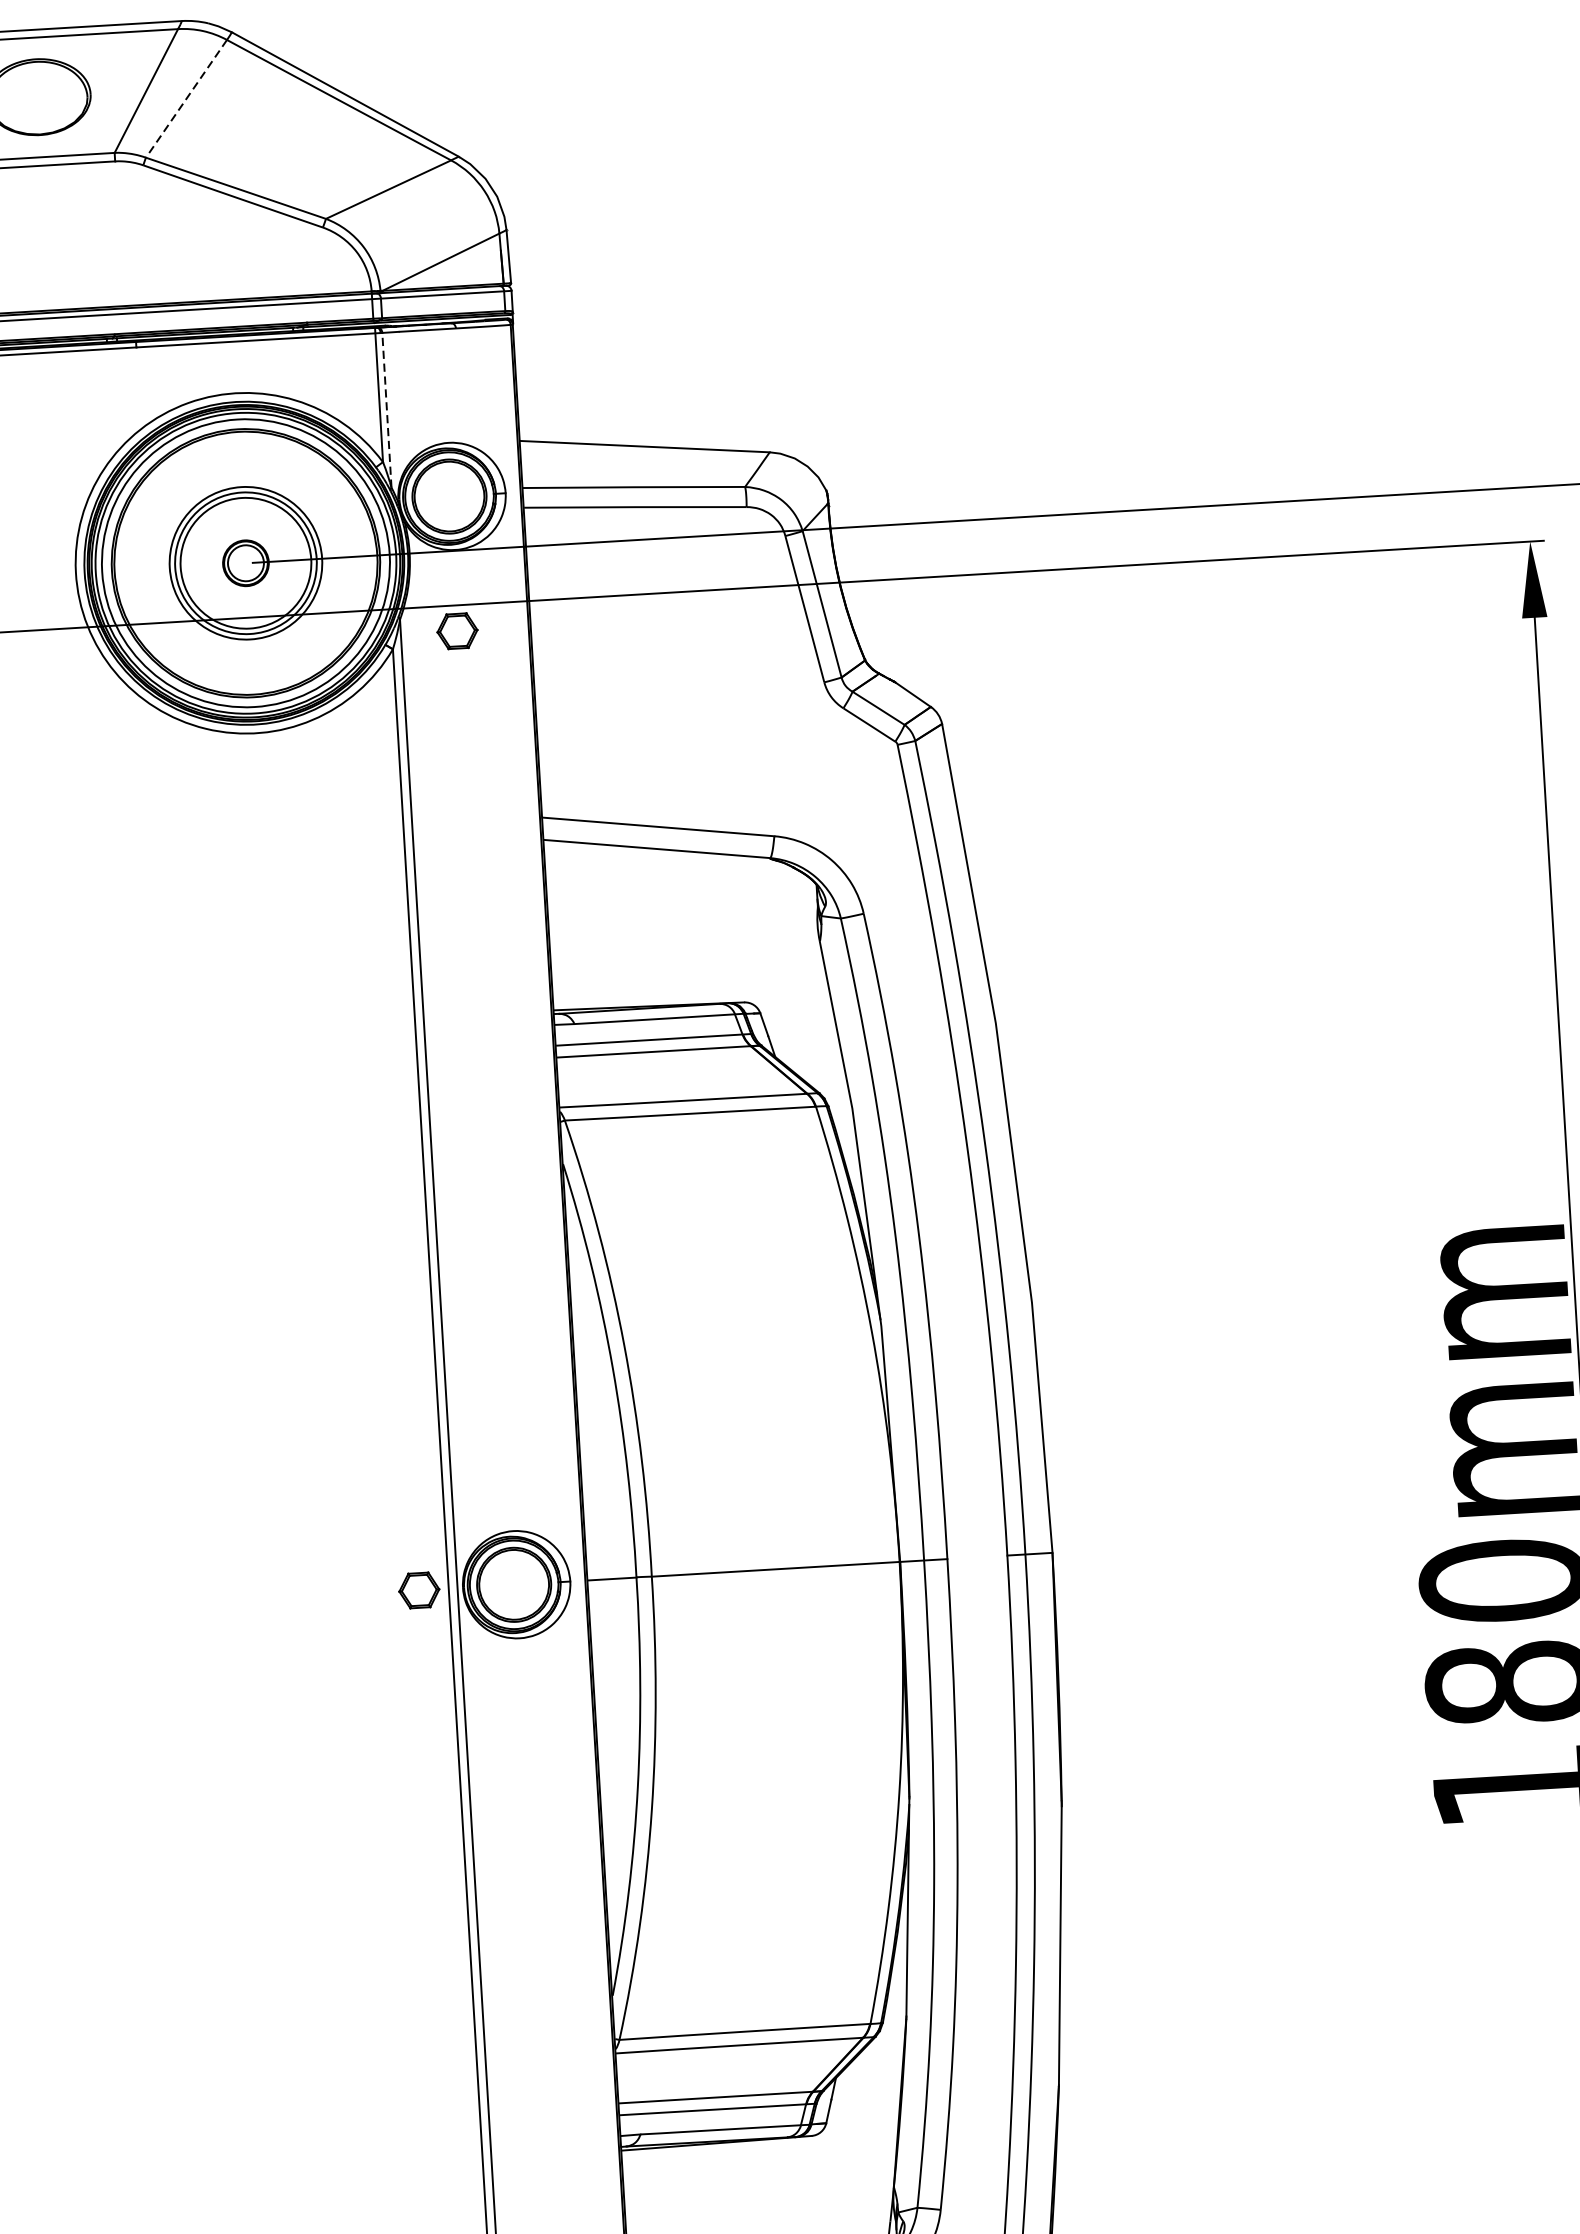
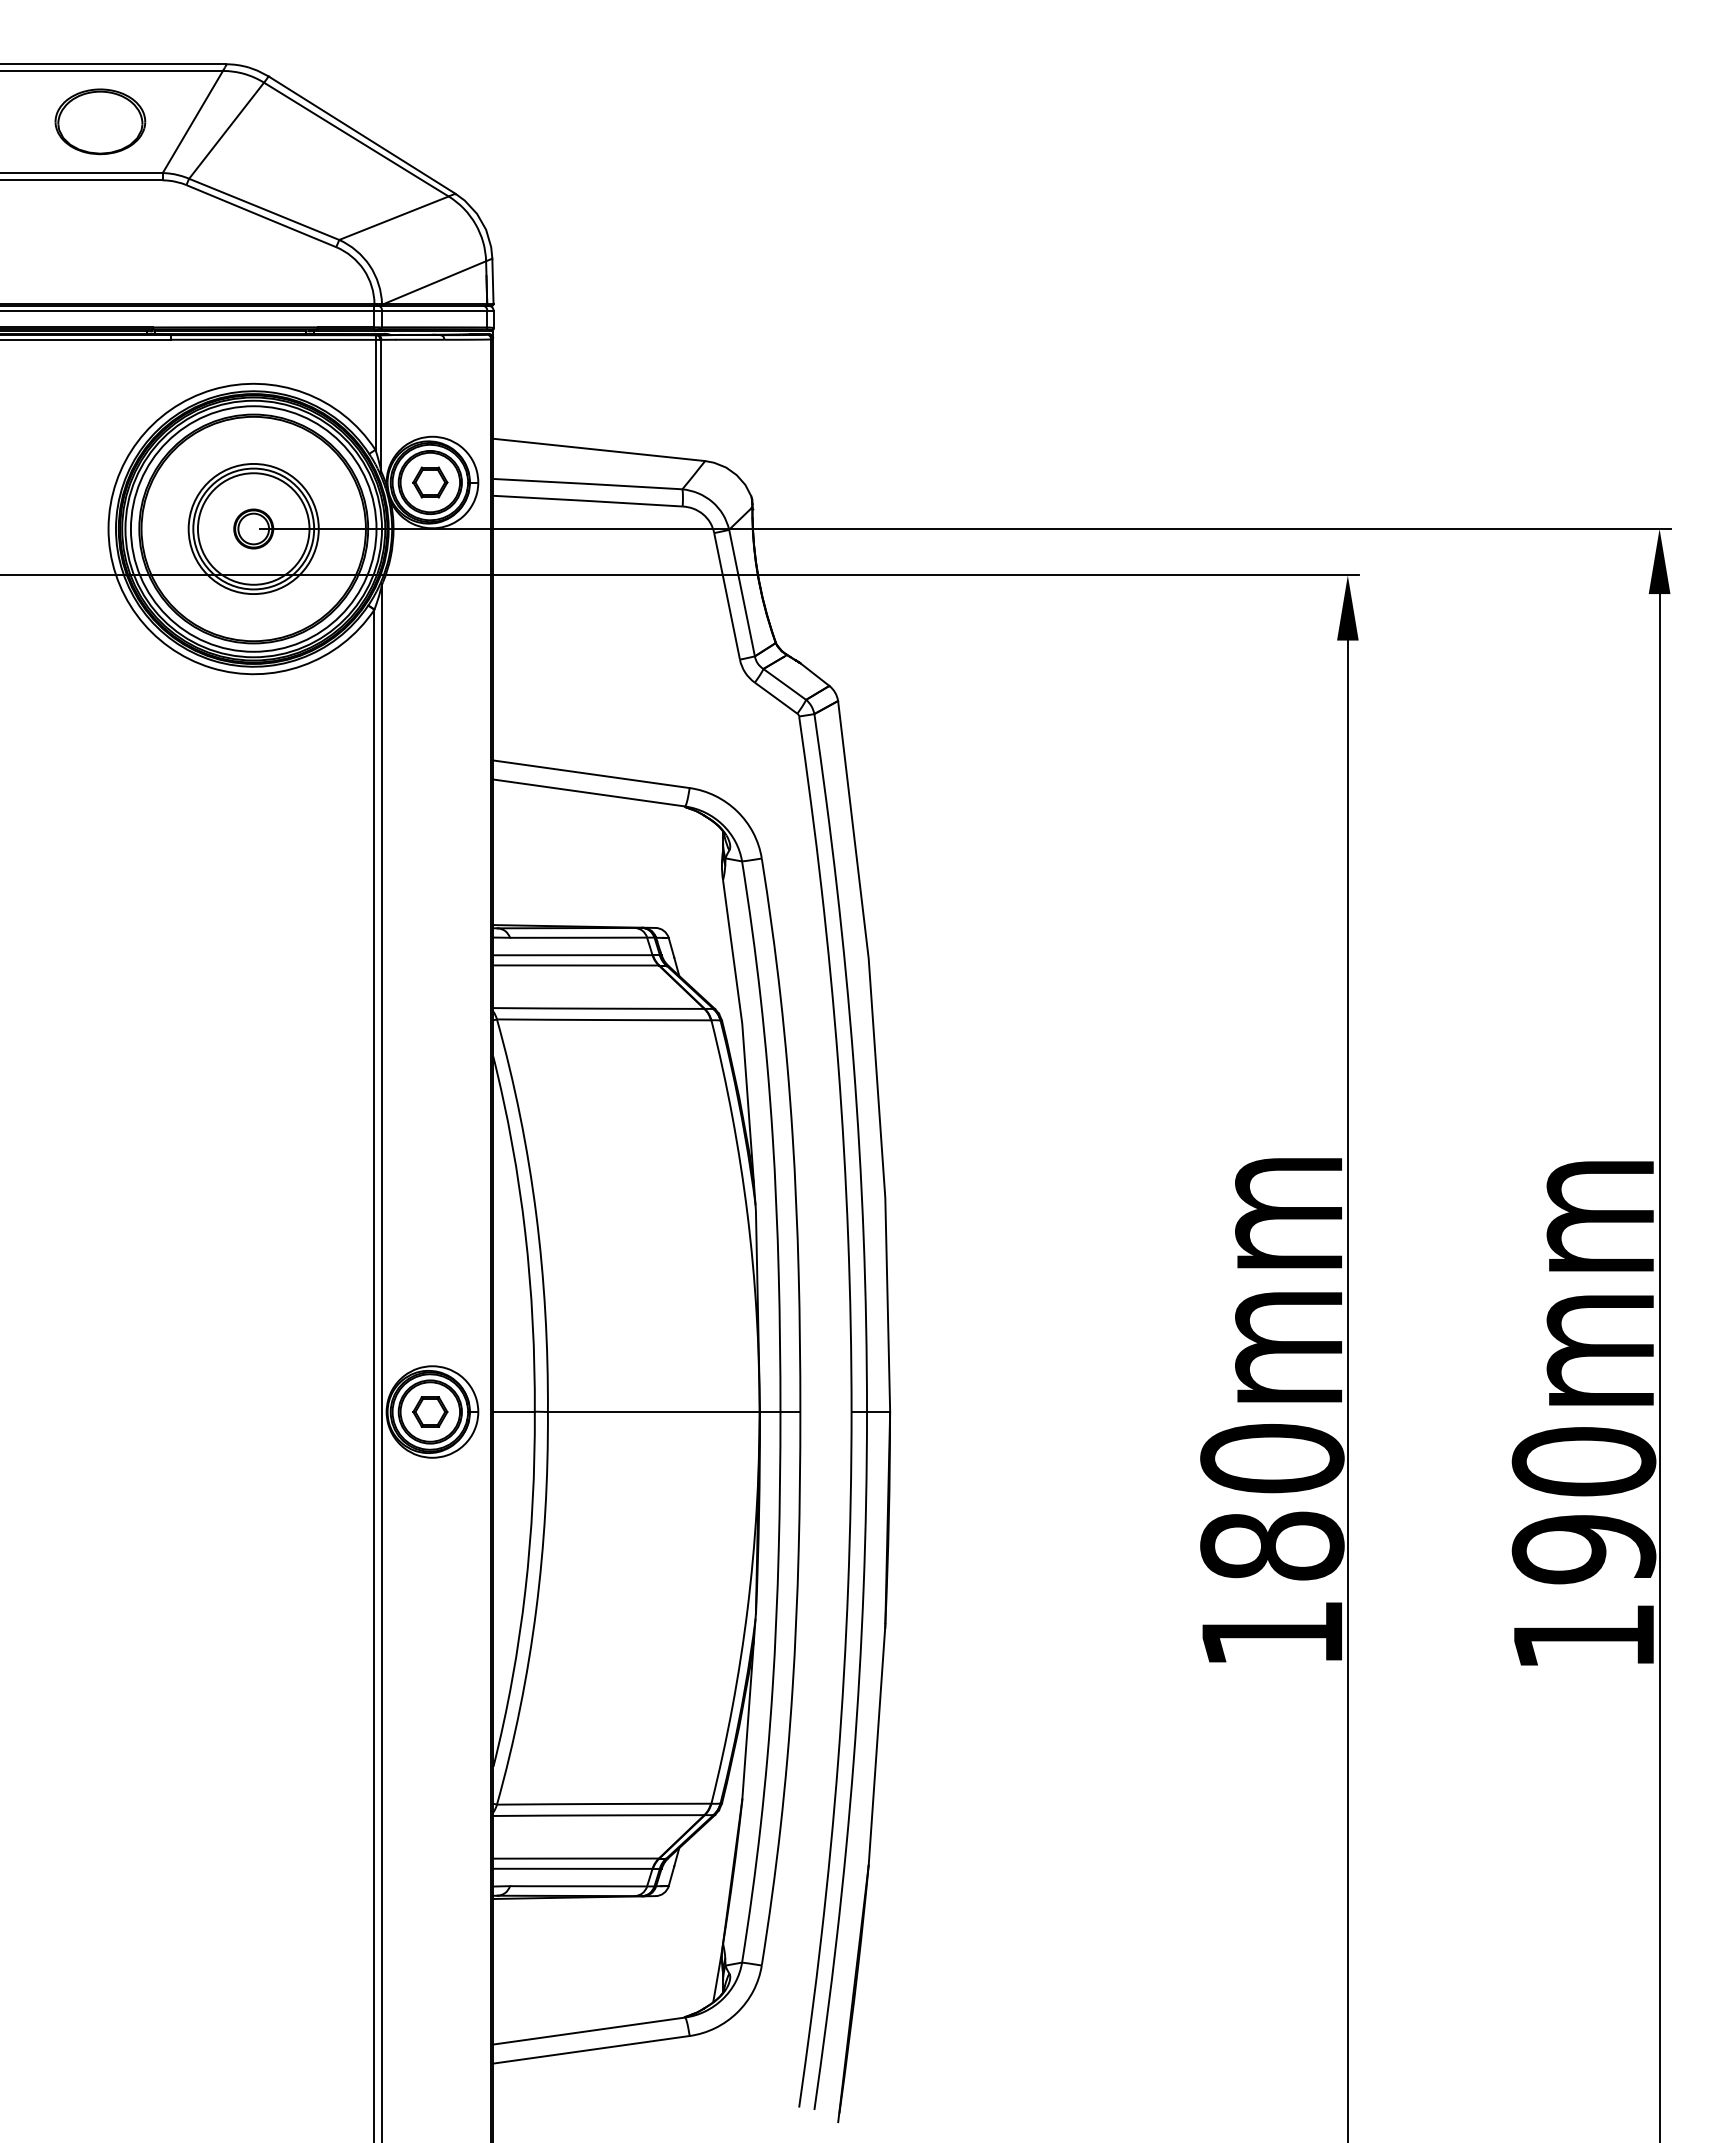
line: (186, 98) -> (226, 130), dashed -> solid
line: (386, 409) -> (381, 405), dashed -> solid
part: (457, 631) -> (430, 482), moved
part: (419, 1589) -> (430, 1411), moved

